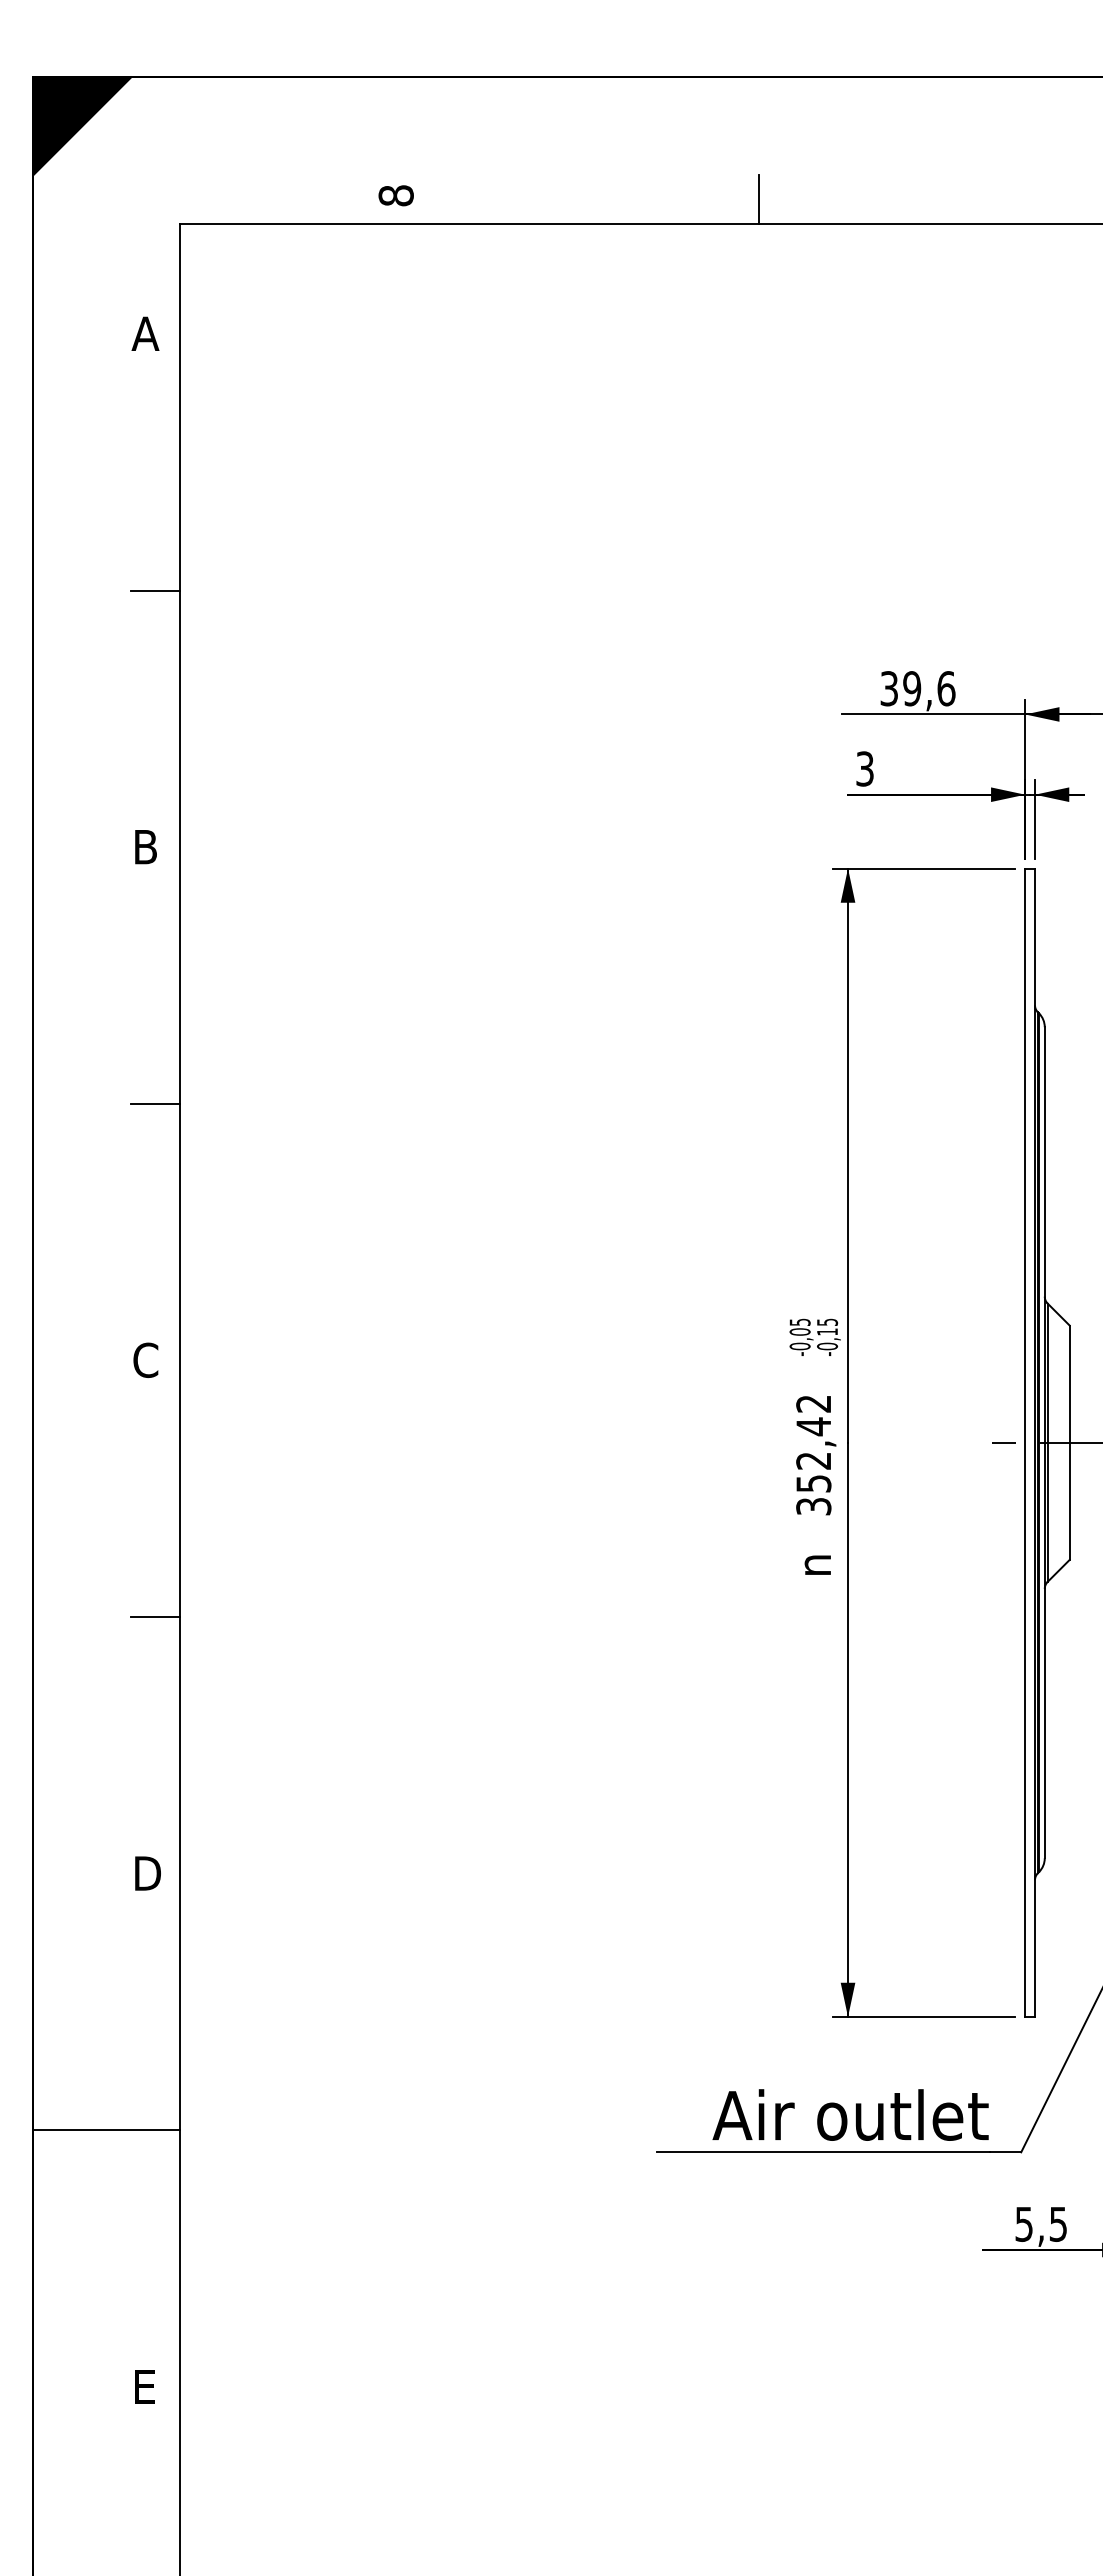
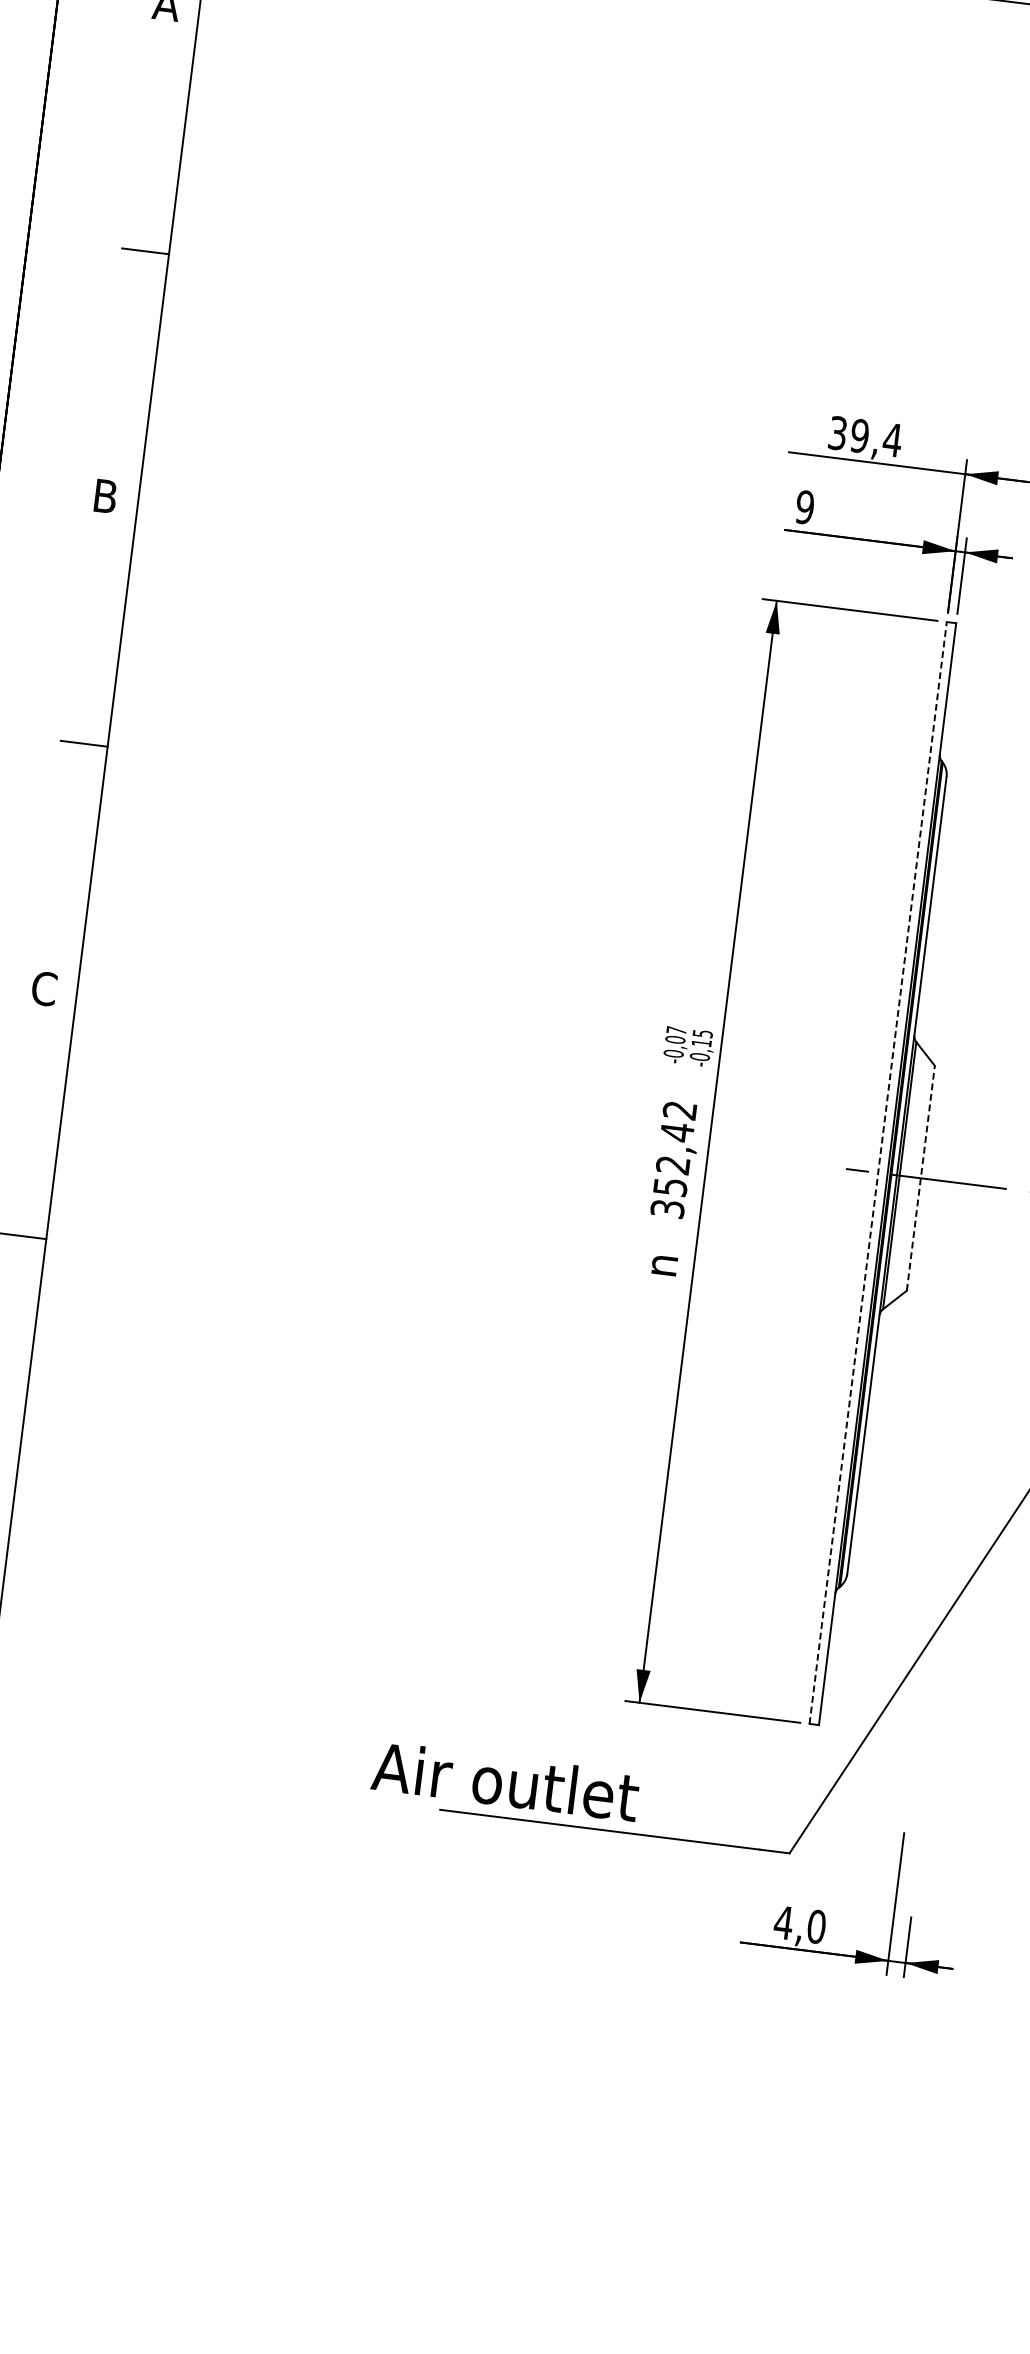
text: (945, 688) -> (891, 439), 39,6 -> 39,4
text: (864, 768) -> (804, 506), 3 -> 9
text: (800, 1321) -> (677, 1029), -0,05 -> -0,07
line: (1025, 1442) -> (878, 1172), solid -> dashed
line: (1069, 1442) -> (920, 1178), solid -> dashed
text: (850, 2114) -> (505, 1781), moved
text: (1040, 2223) -> (799, 1923), 5,5 -> 4,0

